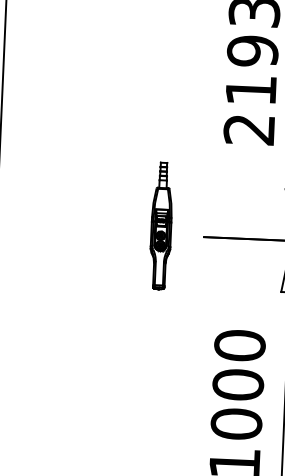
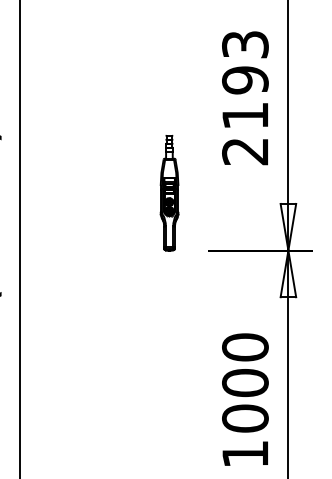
part: (161, 226) -> (169, 193), moved

